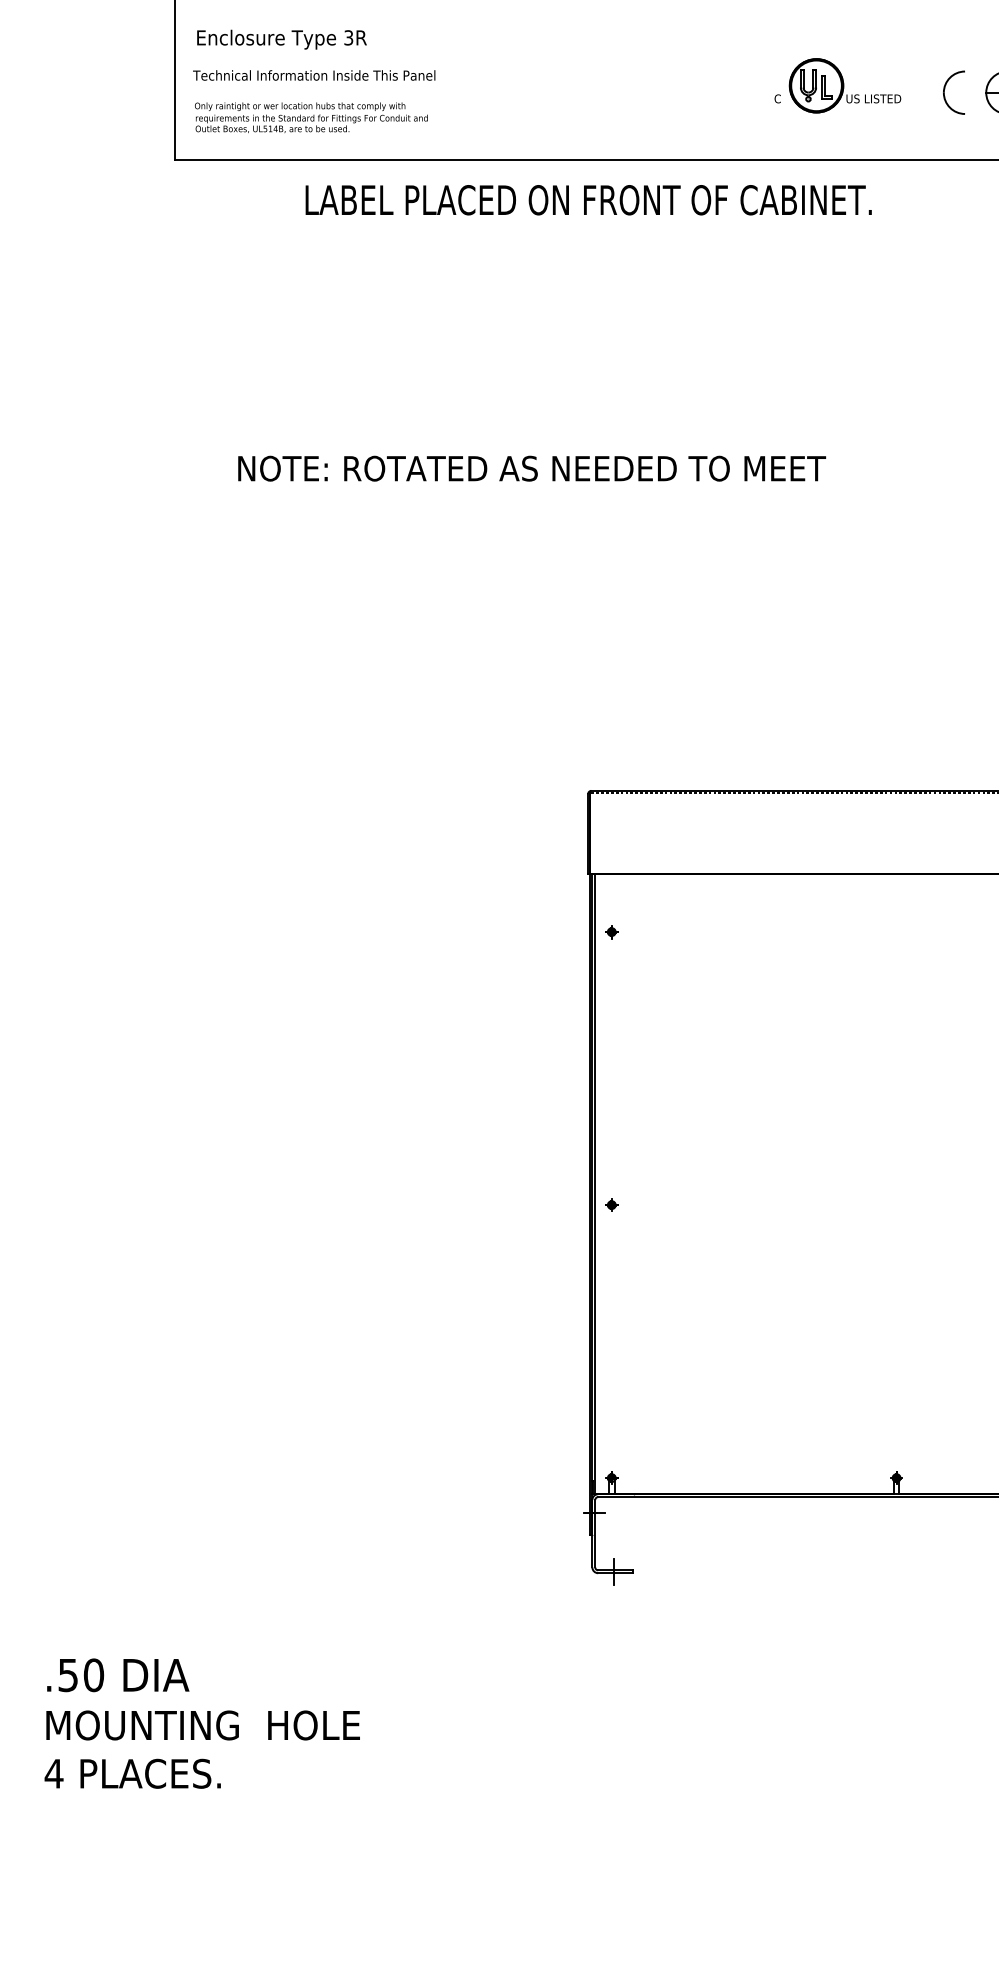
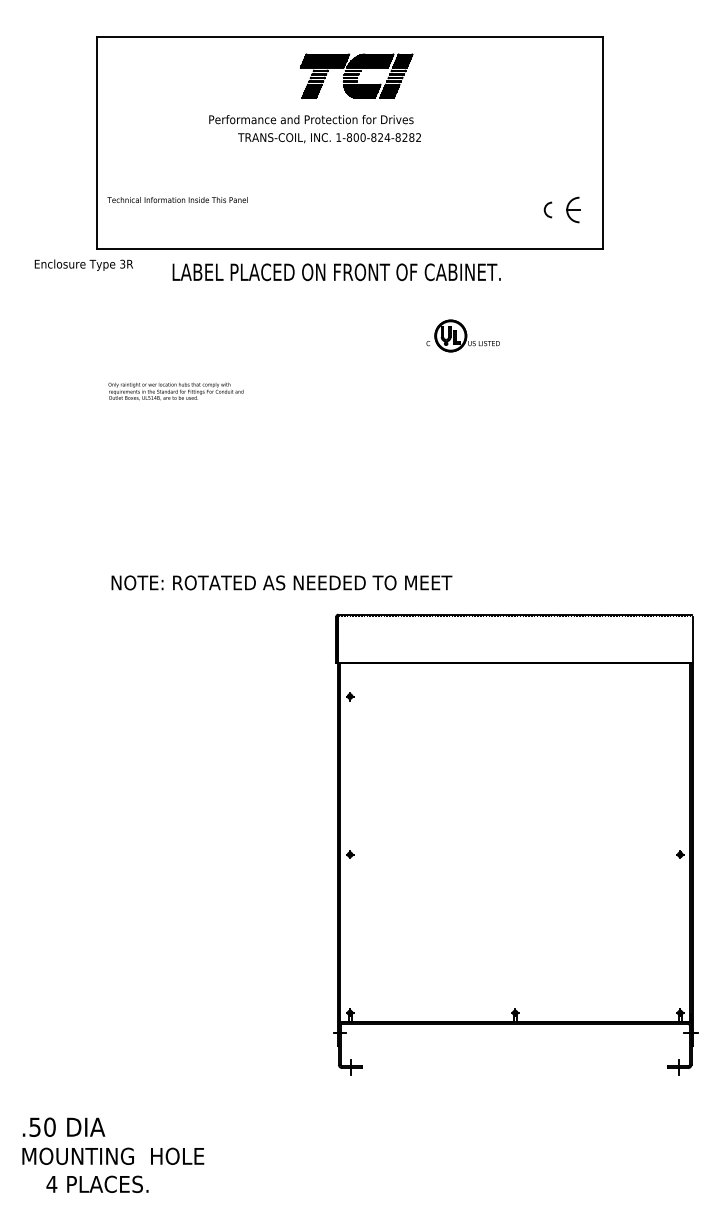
text: (281, 38) -> (83, 264), moved
part: (836, 84) -> (462, 335), moved
part: (952, 91) -> (547, 209), size x0.6
text: (310, 117) -> (175, 391), moved
text: (531, 467) -> (281, 582), moved
text: (132, 1772) -> (97, 1183), moved

